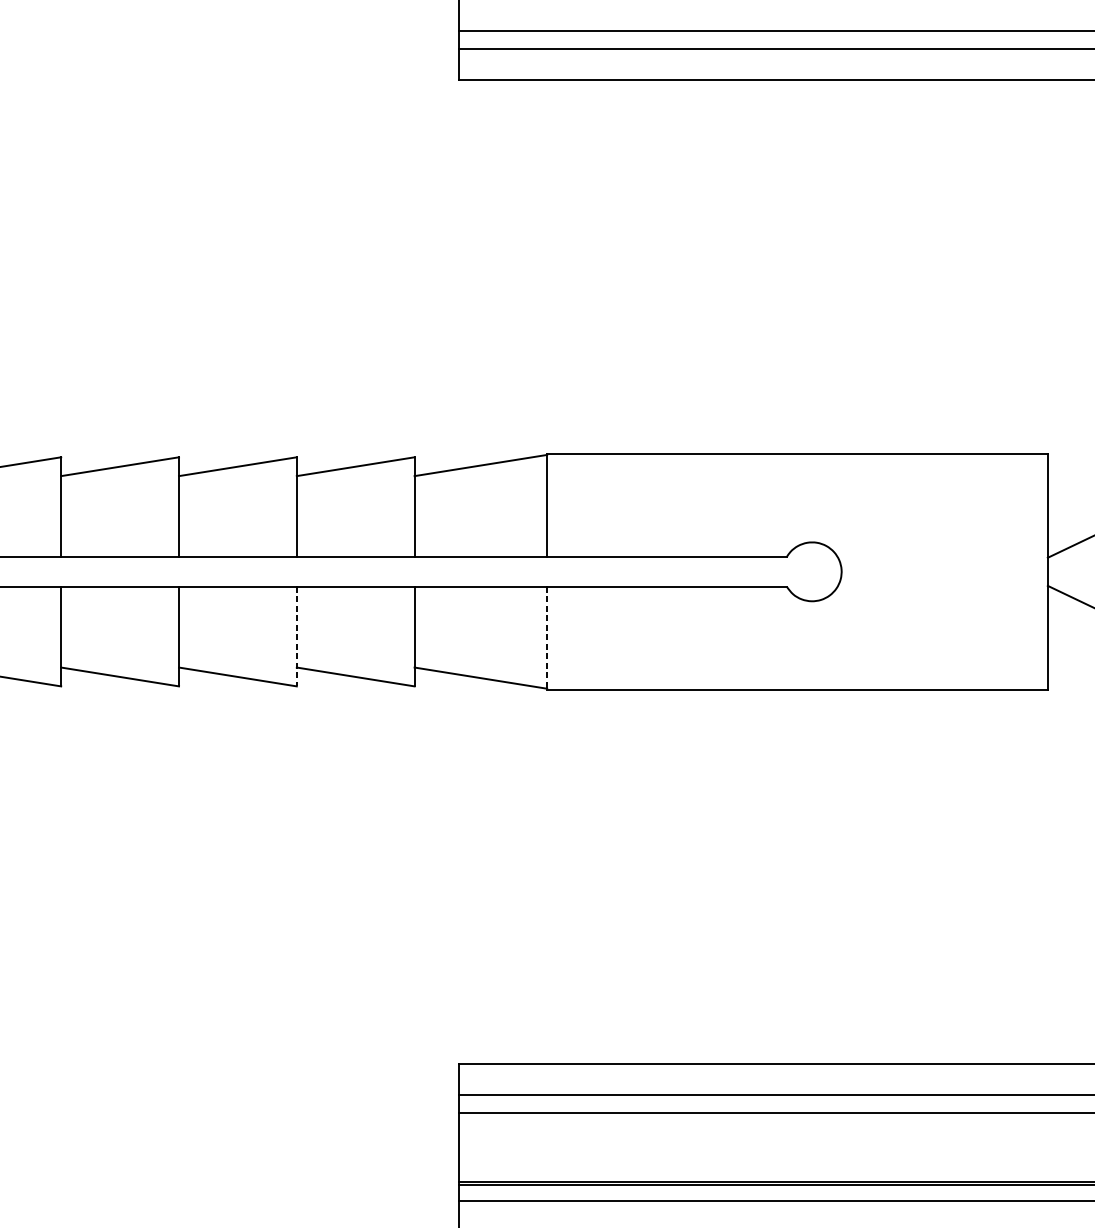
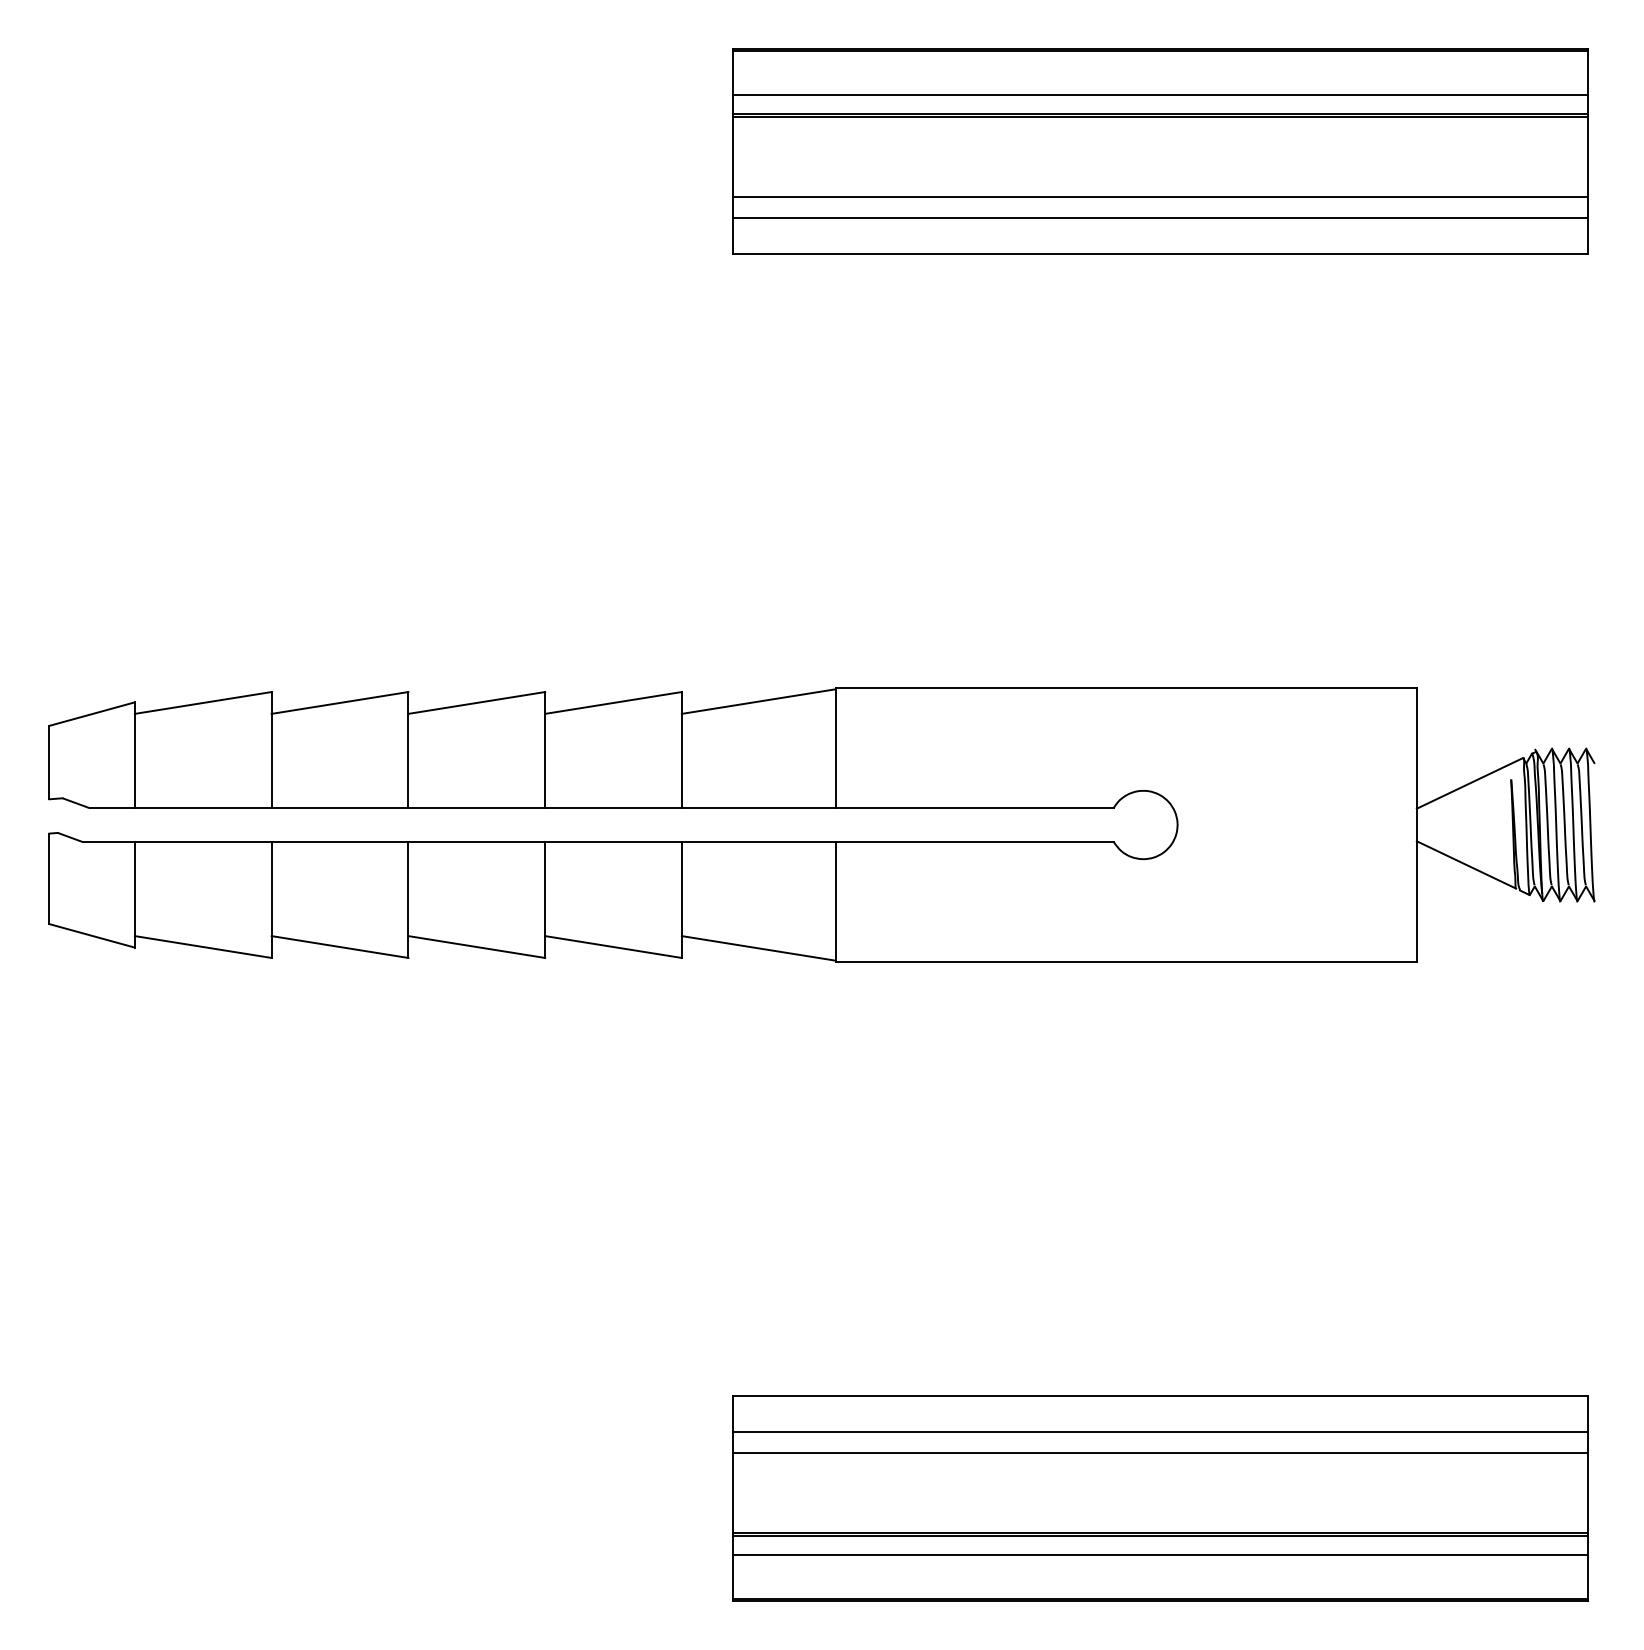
line: (297, 636) -> (545, 900), dashed -> solid
line: (546, 638) -> (835, 902), dashed -> solid

